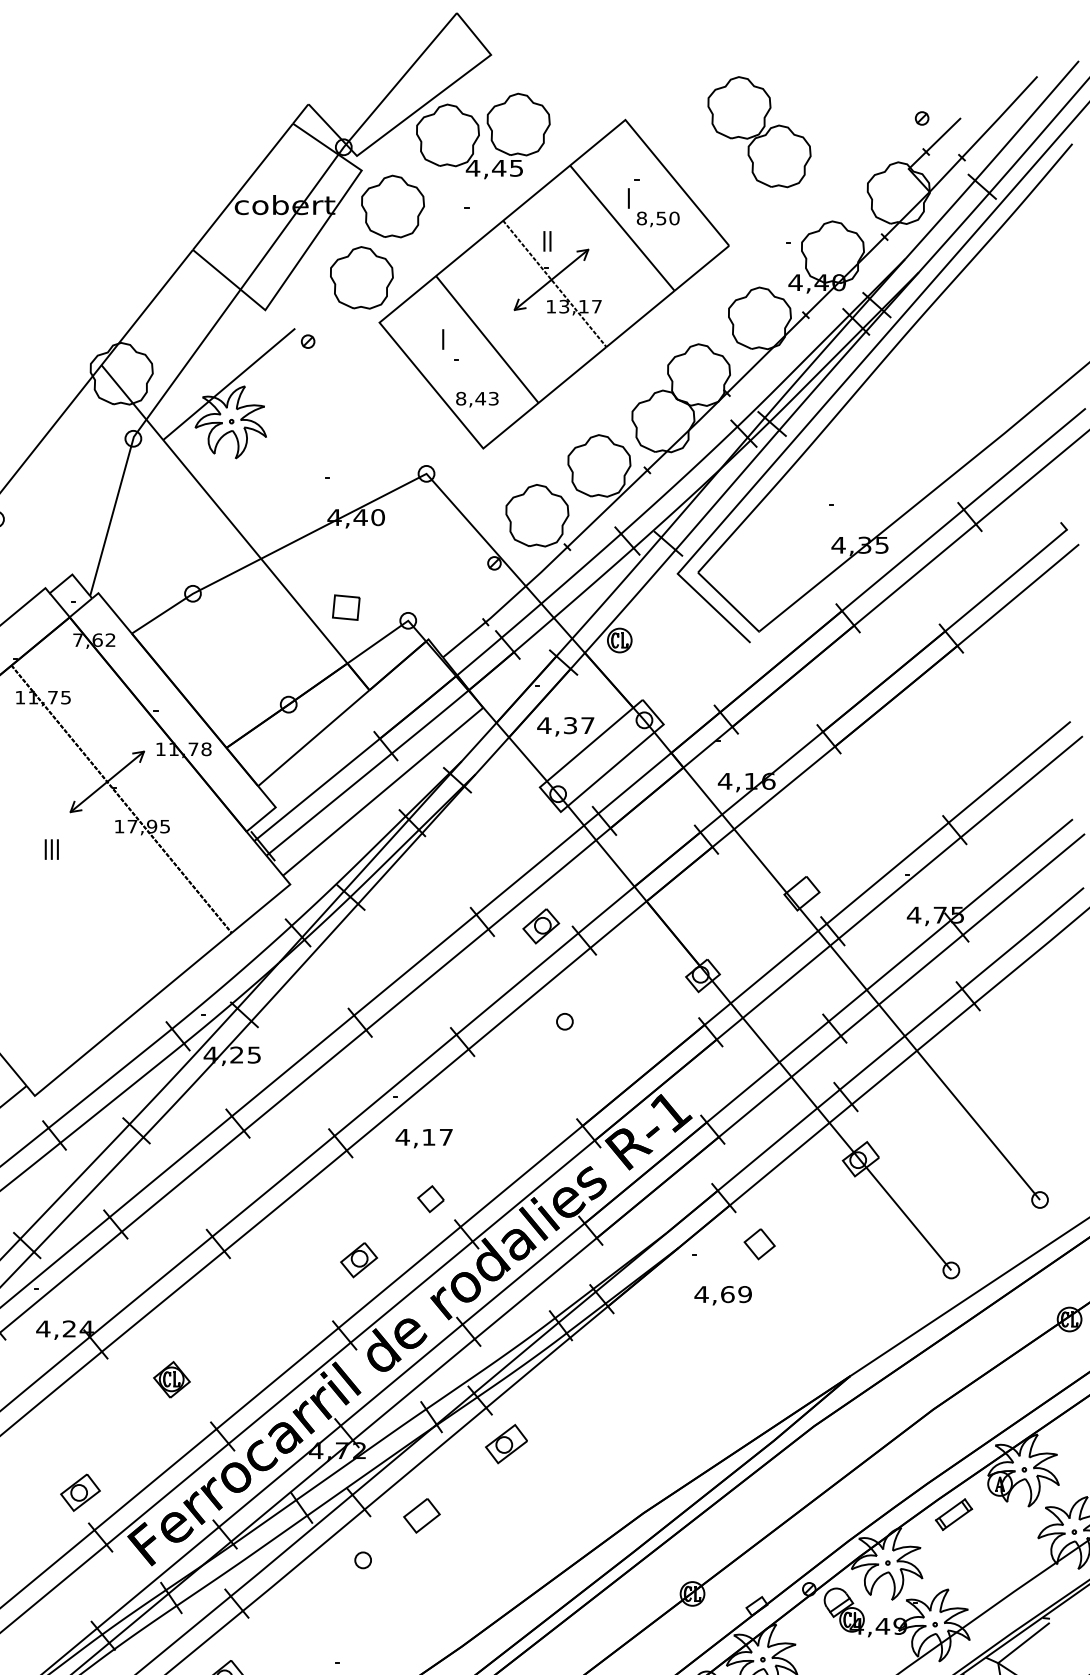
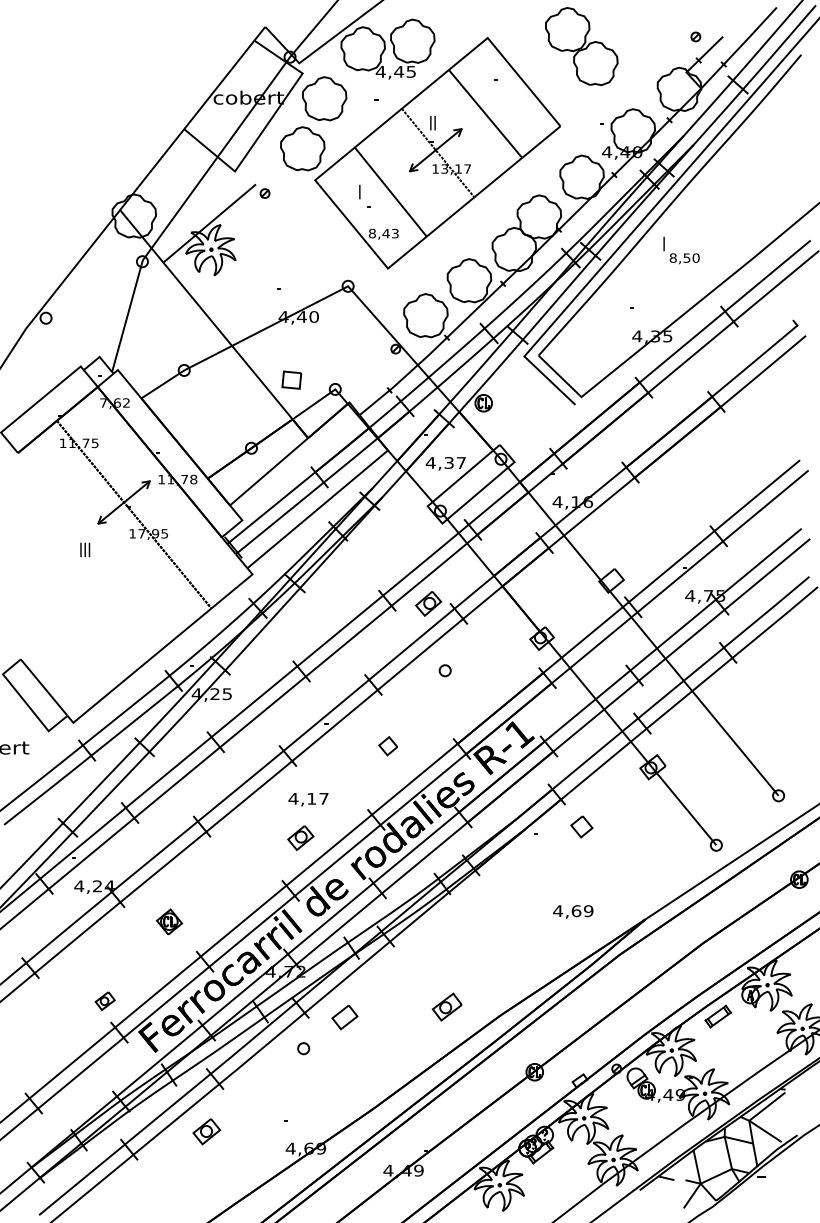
text: (653, 207) -> (681, 250), moved
text: (424, 1138) -> (308, 799), moved
part: (429, 1199) -> (387, 746), moved
text: (723, 1295) -> (573, 911), moved
part: (505, 1443) -> (446, 1006), moved
part: (79, 1491) -> (104, 1000), size x0.7

